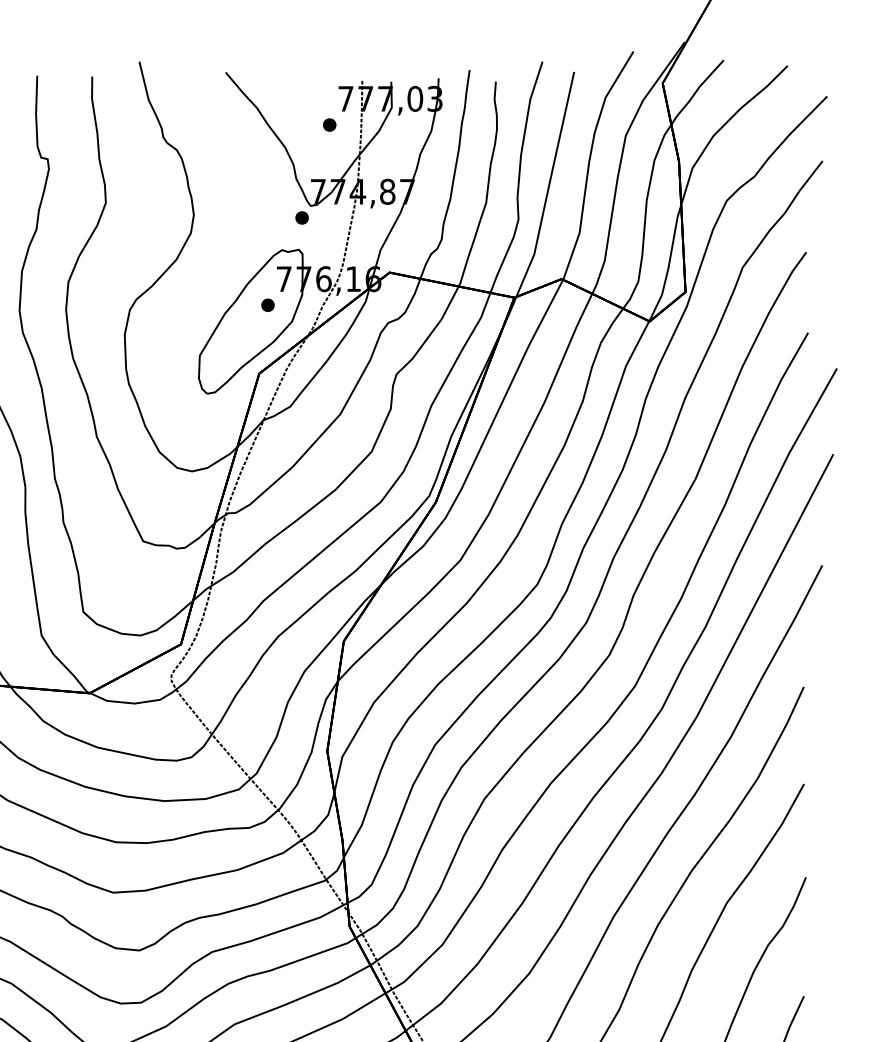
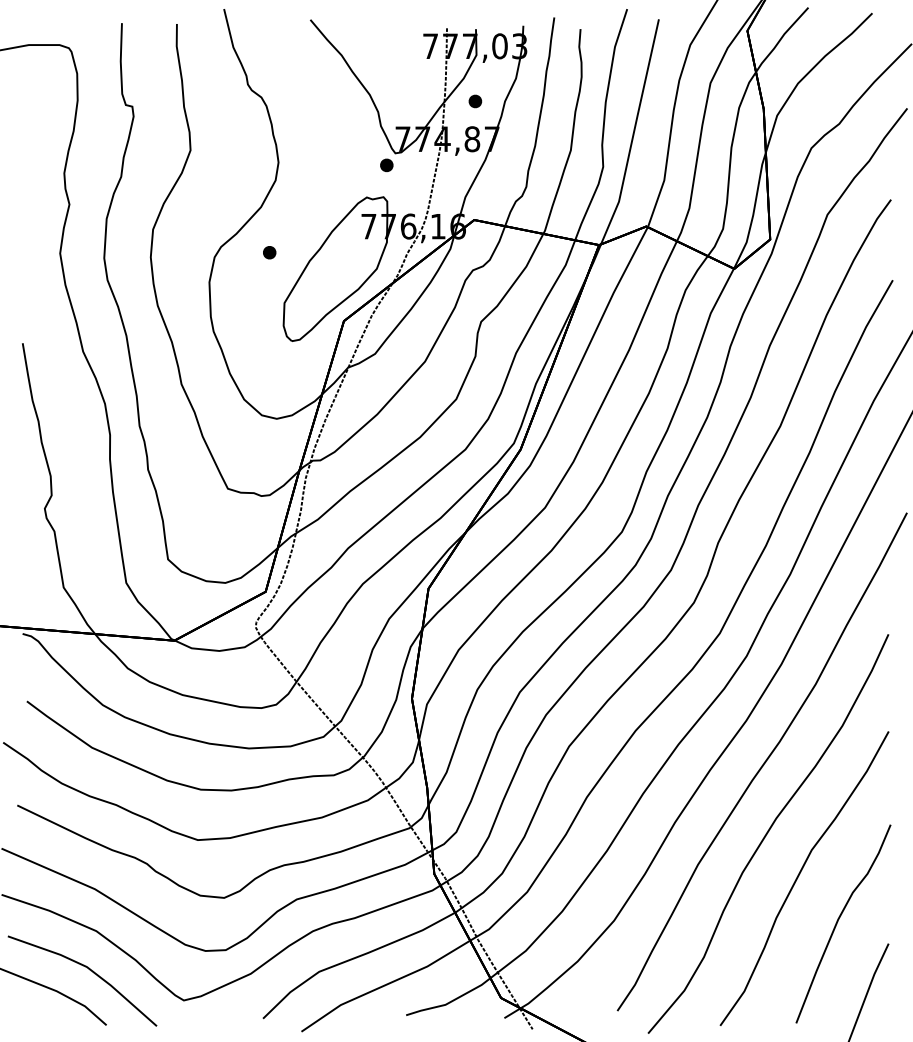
part: (329, 125) -> (475, 101), moved
part: (267, 305) -> (269, 252), moved

